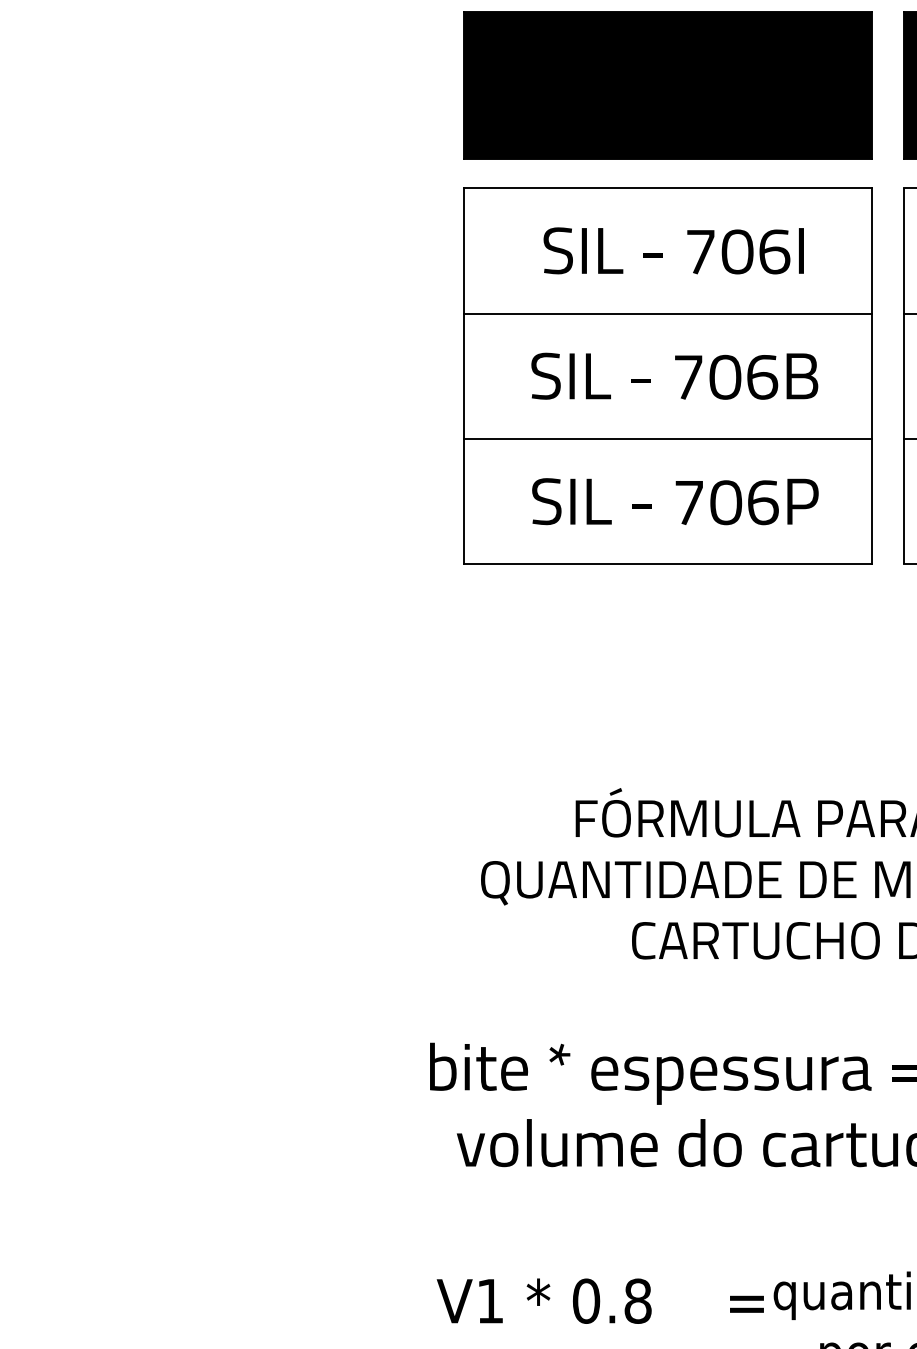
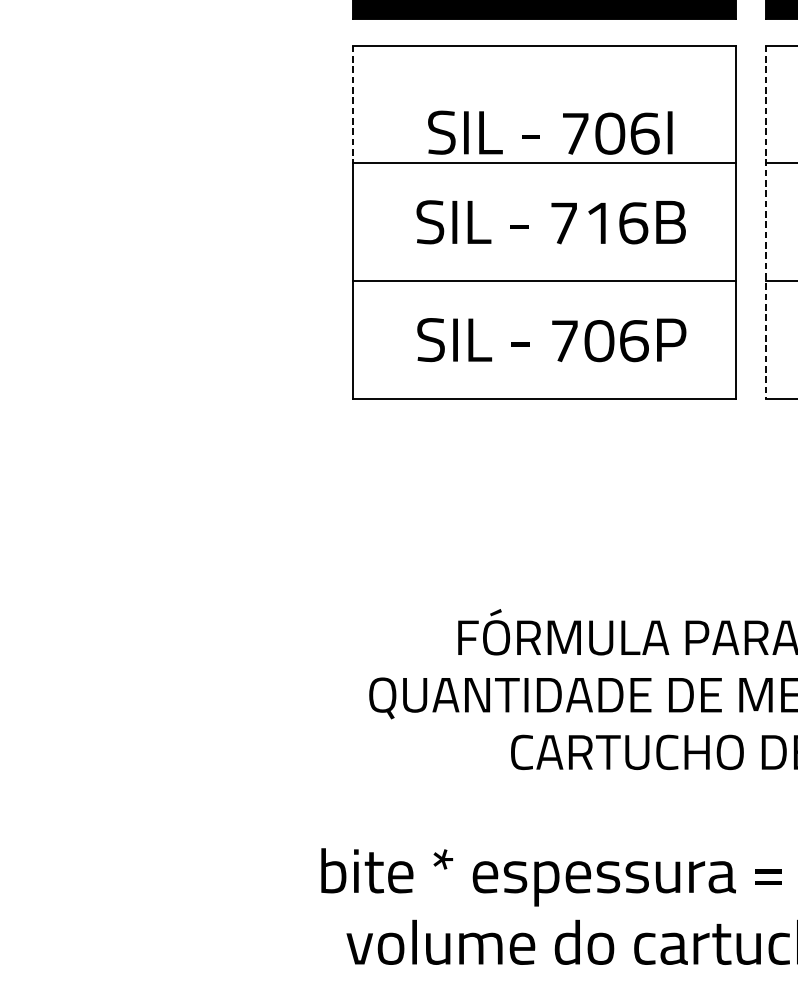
line: (463, 250) -> (352, 104), solid -> dashed
text: (673, 250) -> (550, 132), moved
text: (725, 376) -> (598, 222), 706B -> 716B
line: (903, 376) -> (766, 222), solid -> dashed

